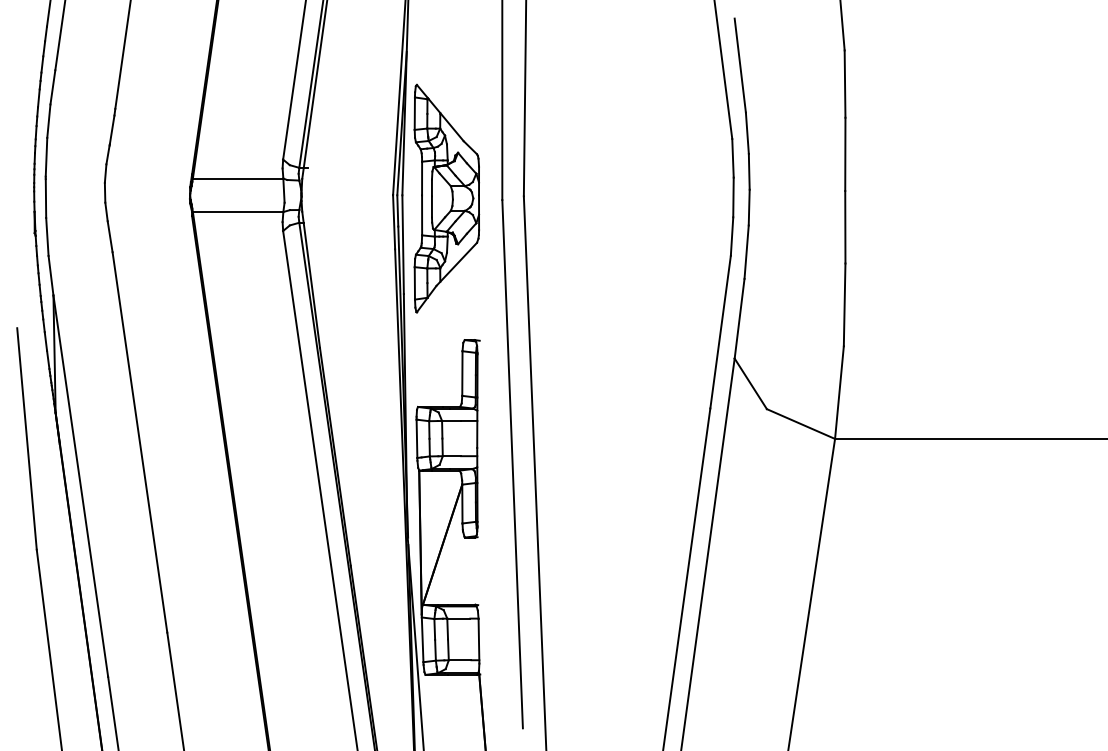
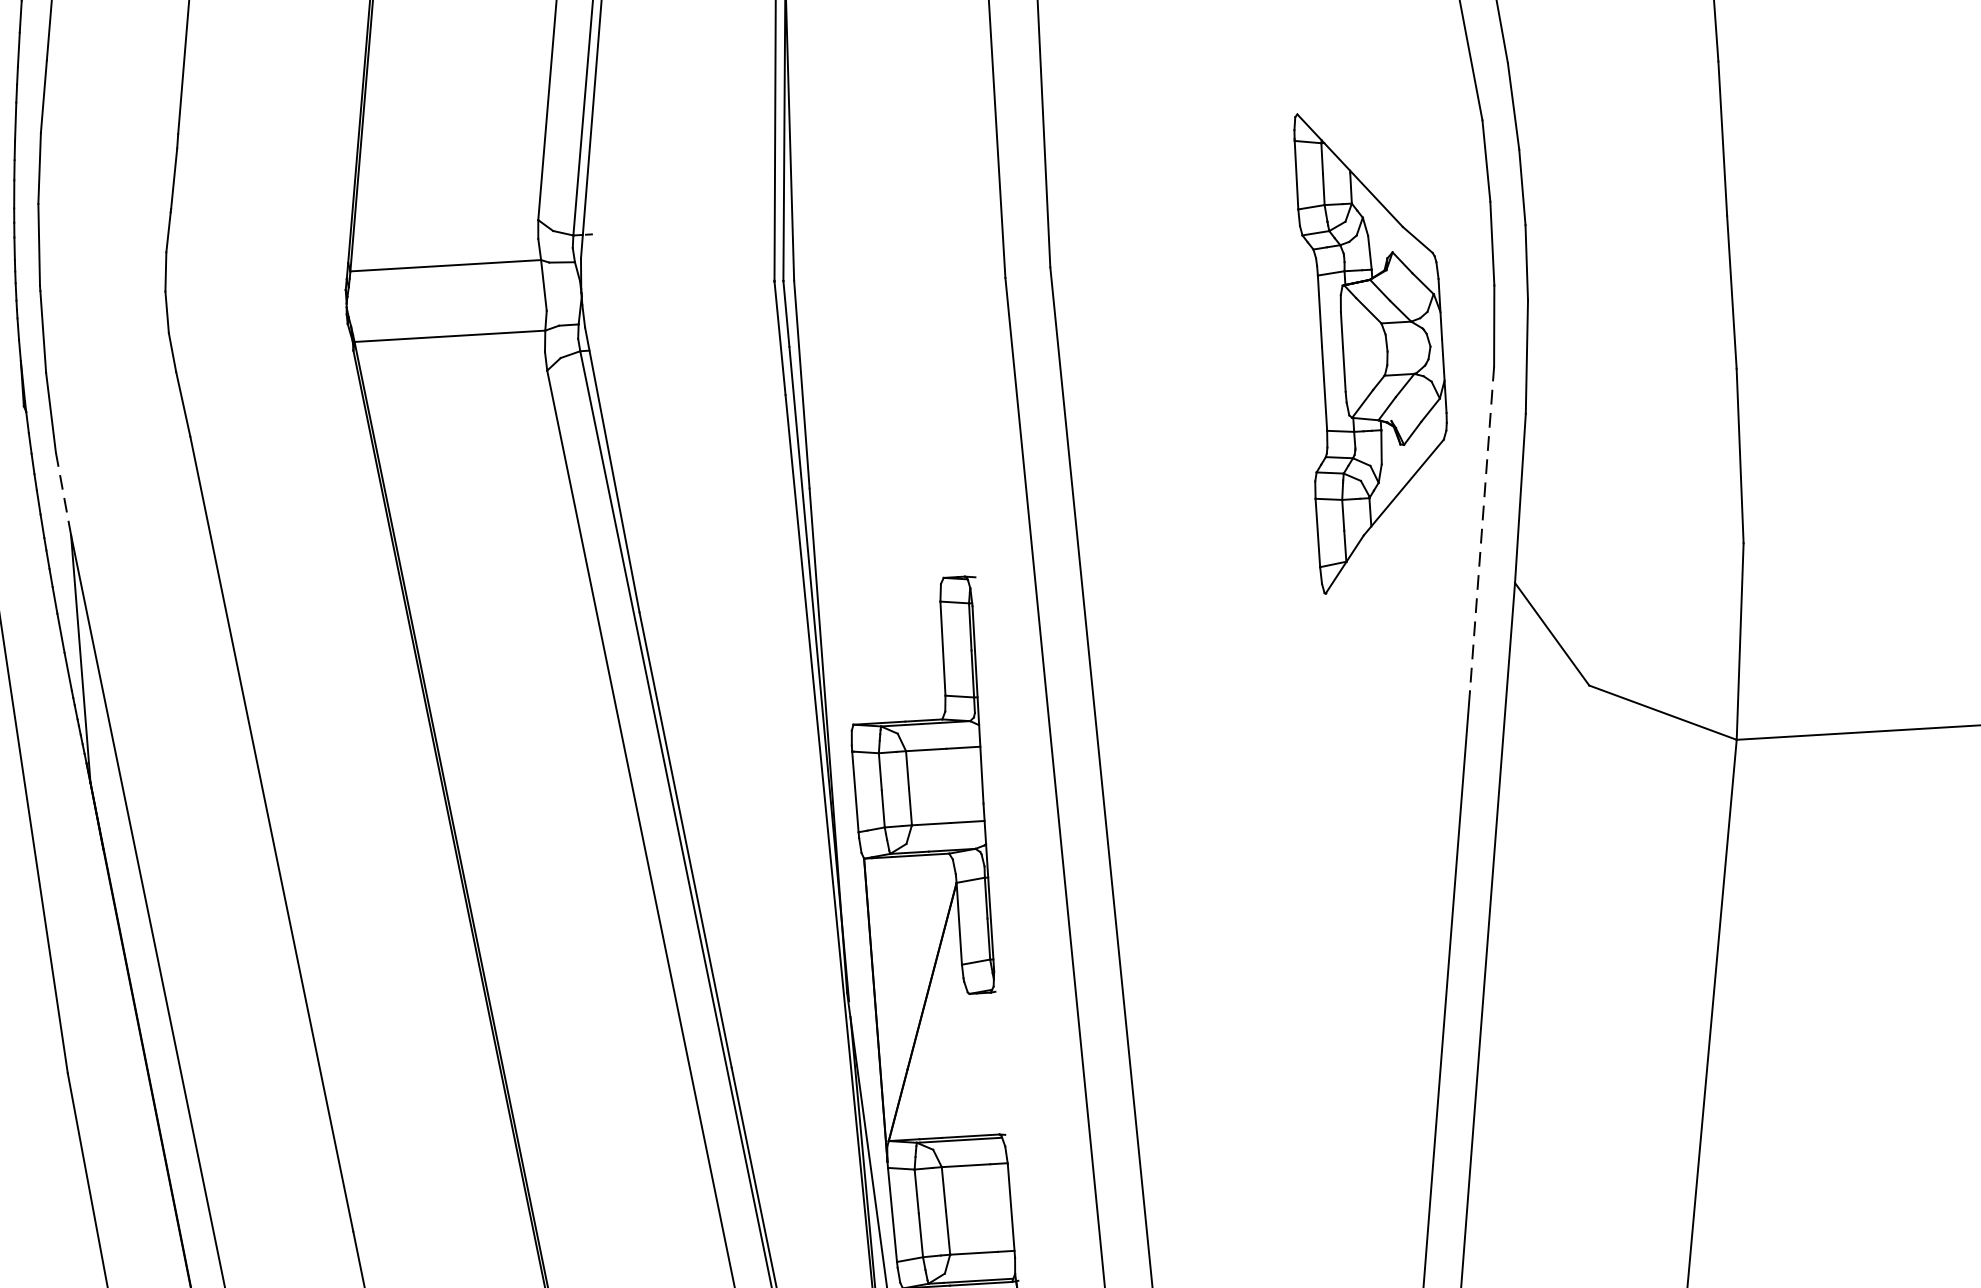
part: (446, 198) -> (1373, 350), moved
line: (51, 275) -> (64, 493), solid -> dashed
line: (720, 332) -> (1481, 529), solid -> dashed

